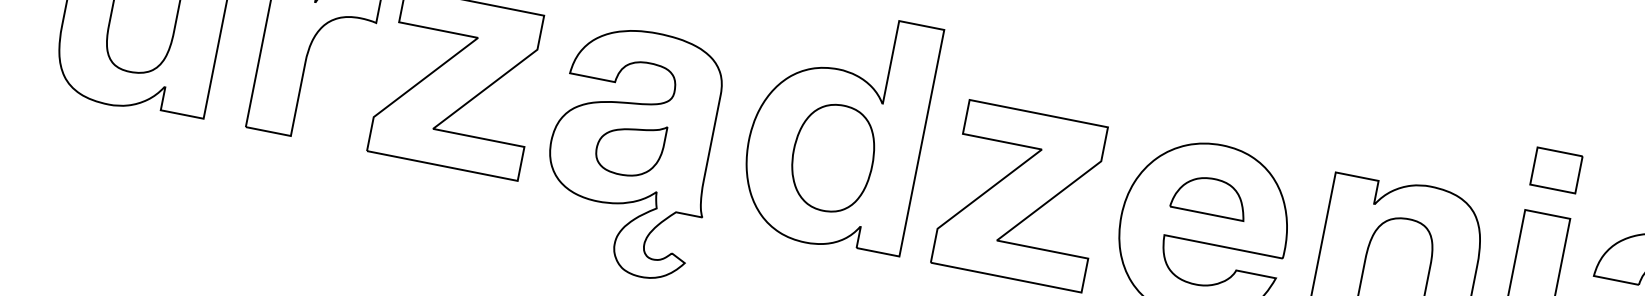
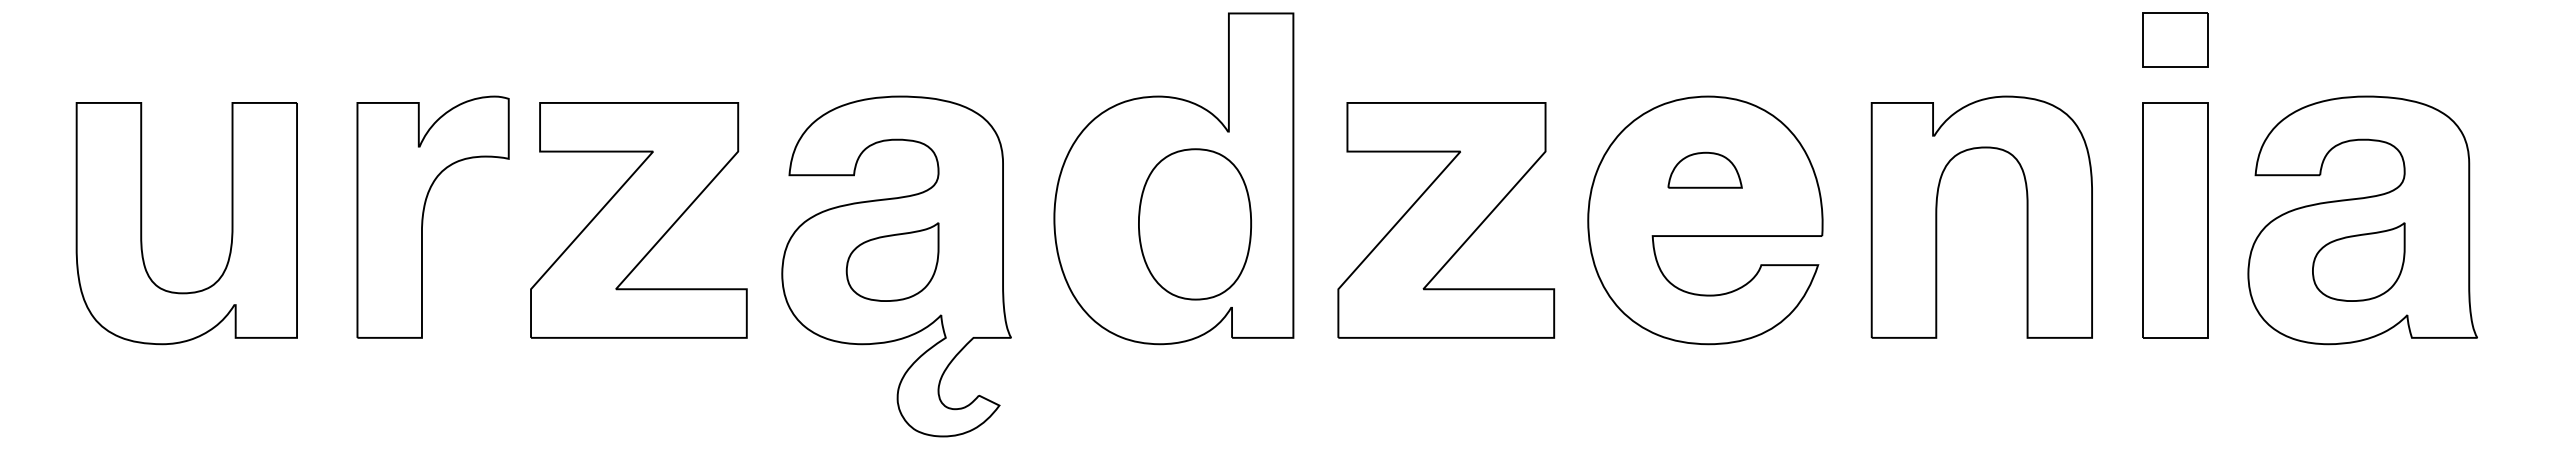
part: (832, 158) -> (1194, 224), moved
part: (1209, 196) -> (1704, 170), size x0.7

